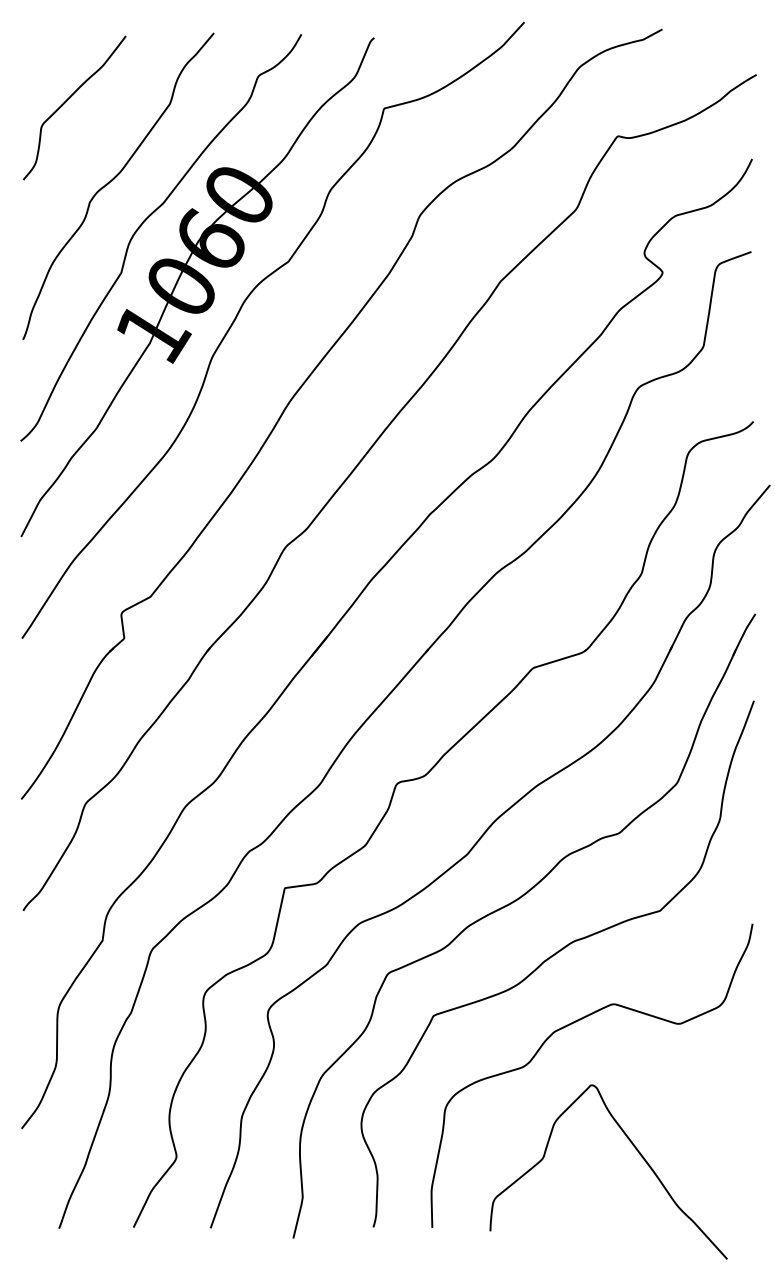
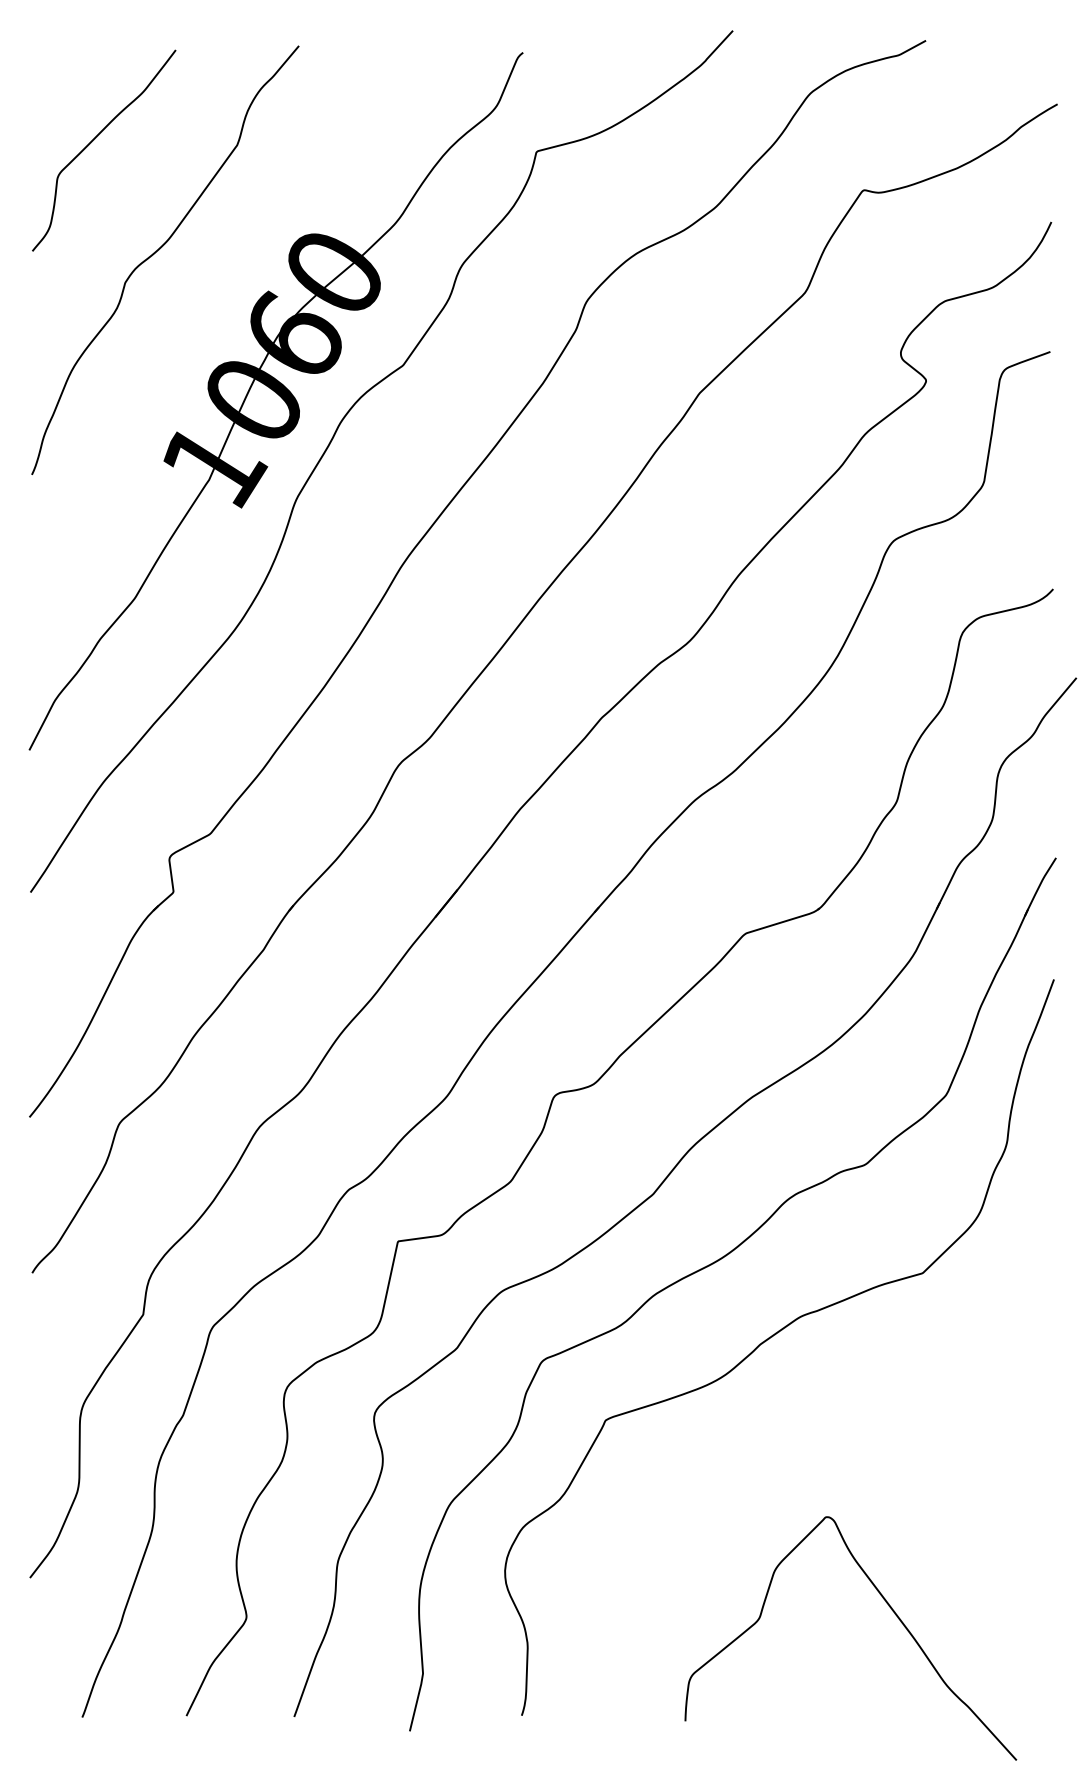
curve: (142, 225) -> (198, 314), removed
curve: (567, 1026) -> (793, 1434), removed

